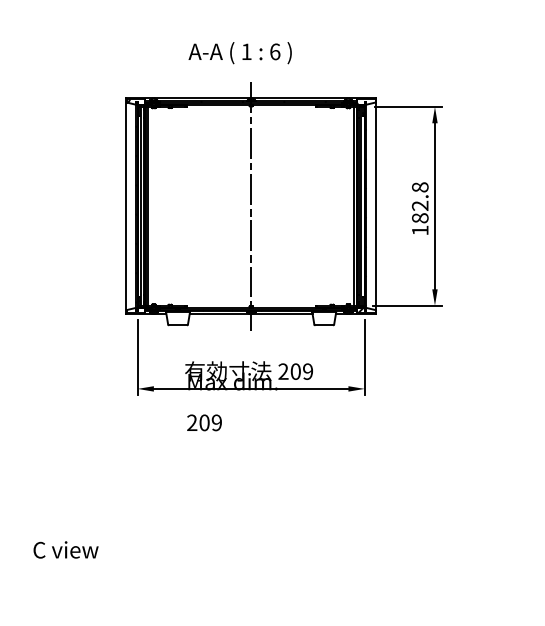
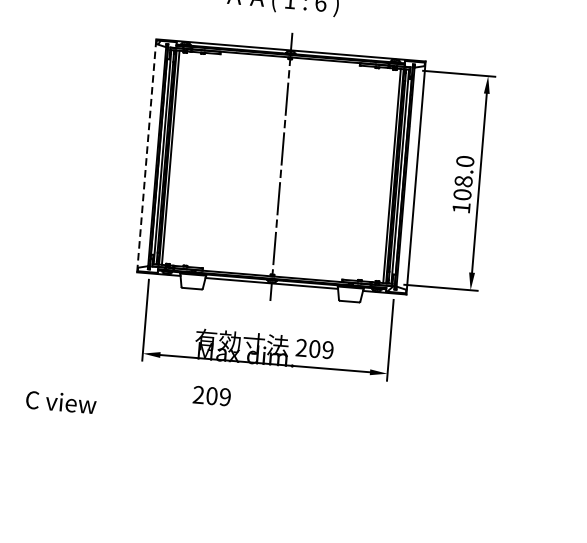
text: (420, 202) -> (464, 177), 182.8 -> 108.0
line: (126, 205) -> (147, 155), solid -> dashed
text: (65, 549) -> (60, 401), moved

